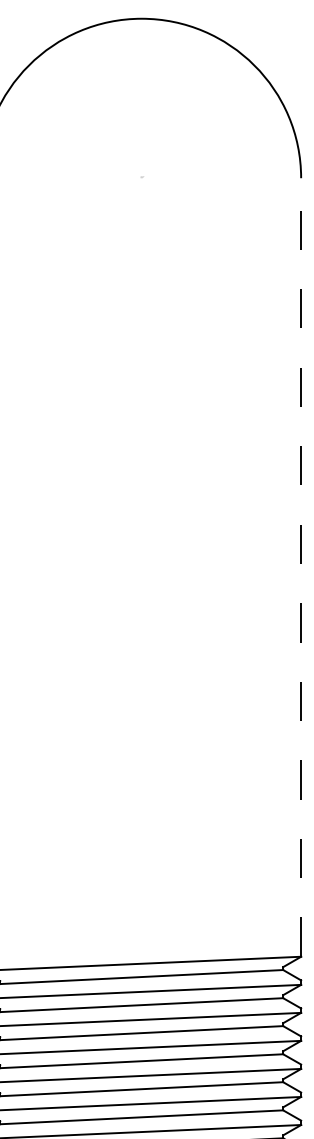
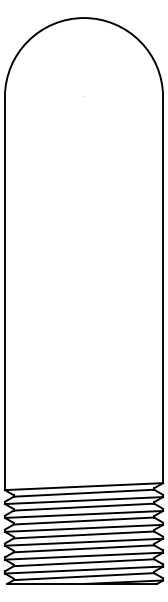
line: (302, 566) -> (163, 289), dashed -> solid

